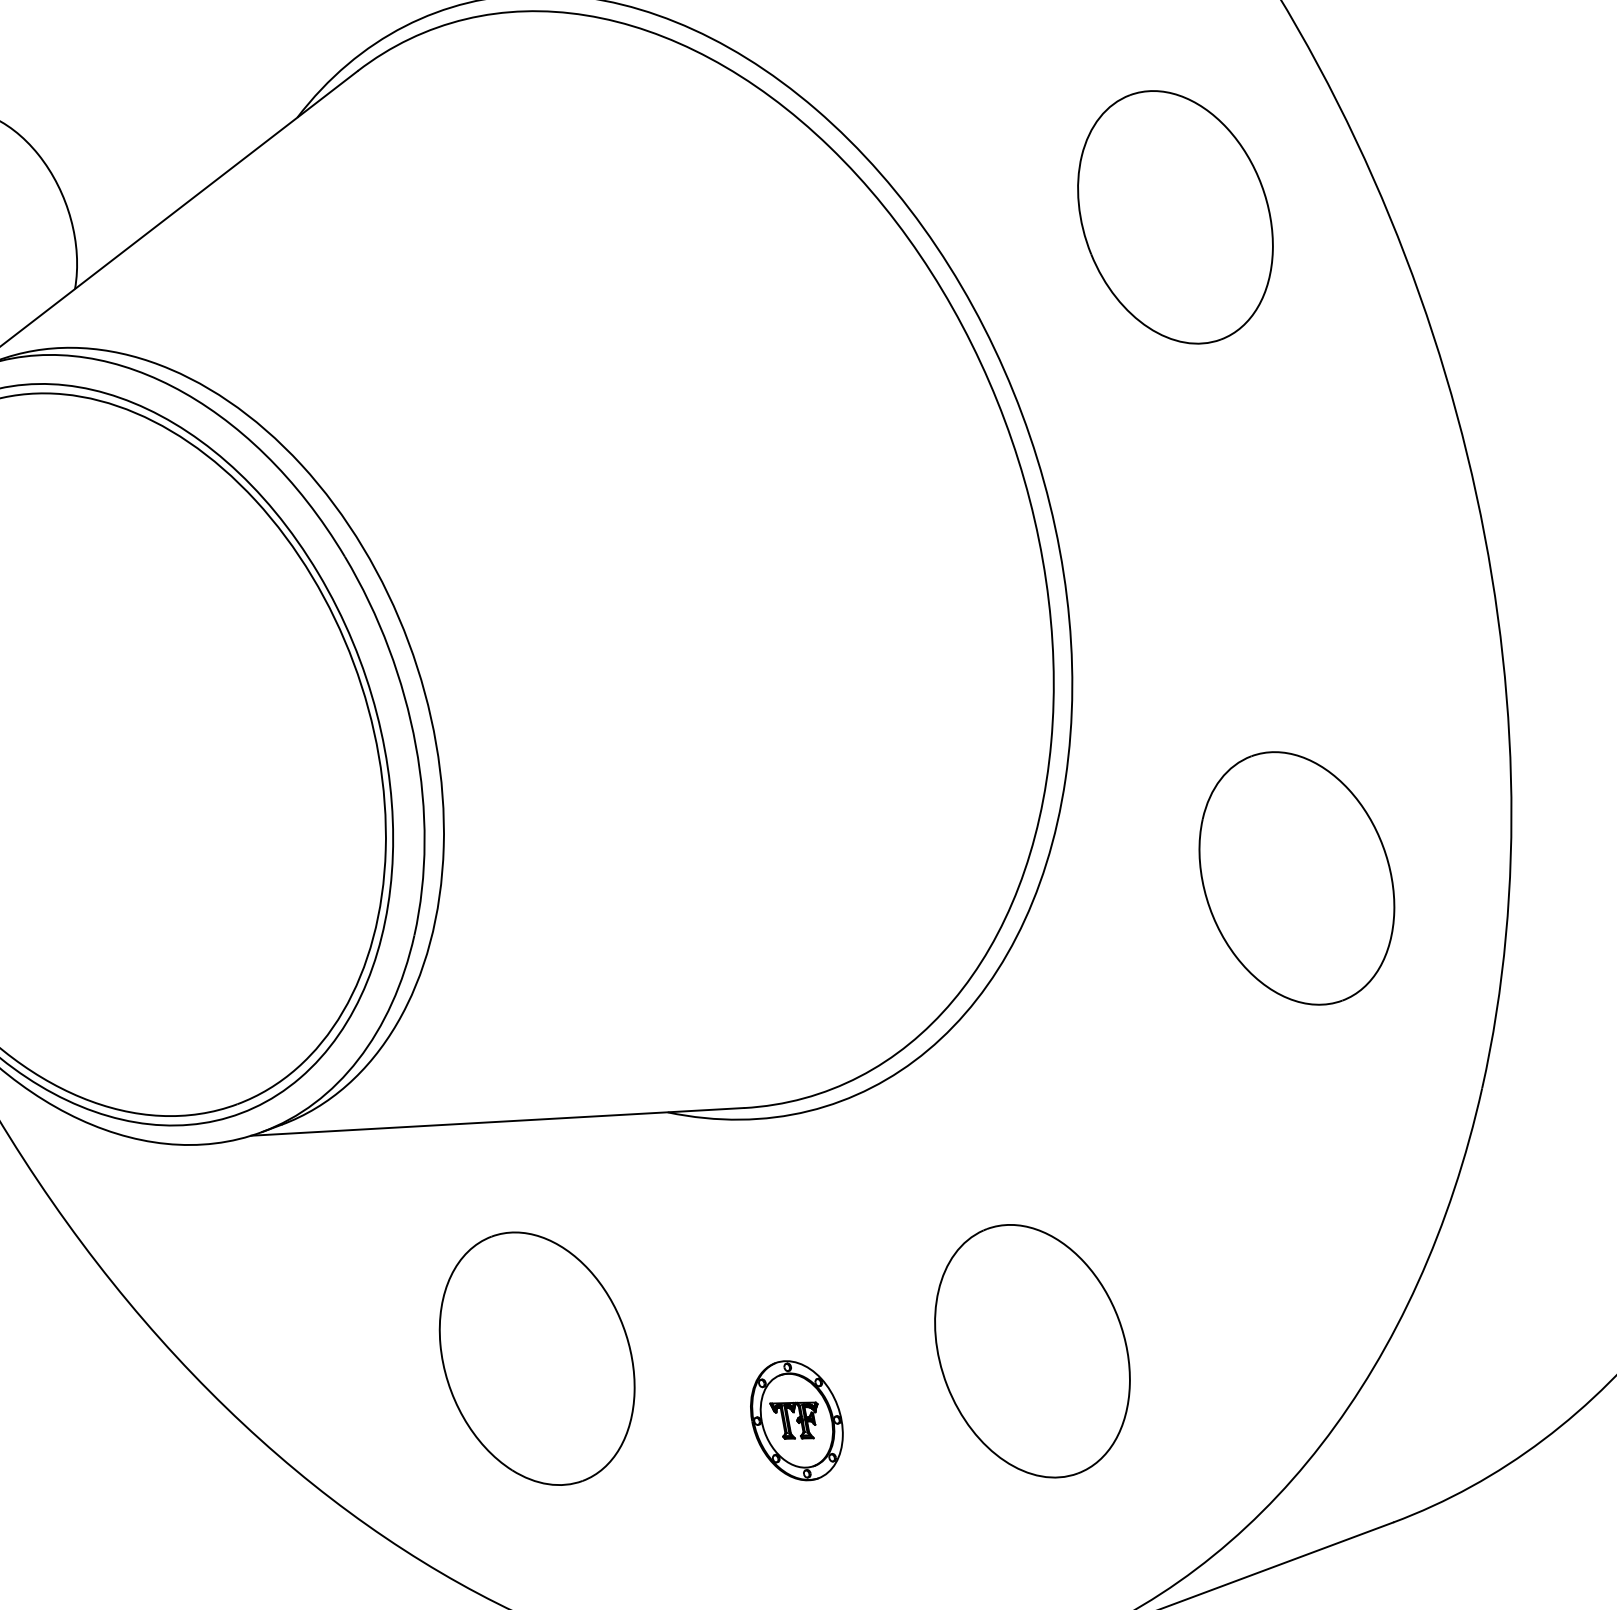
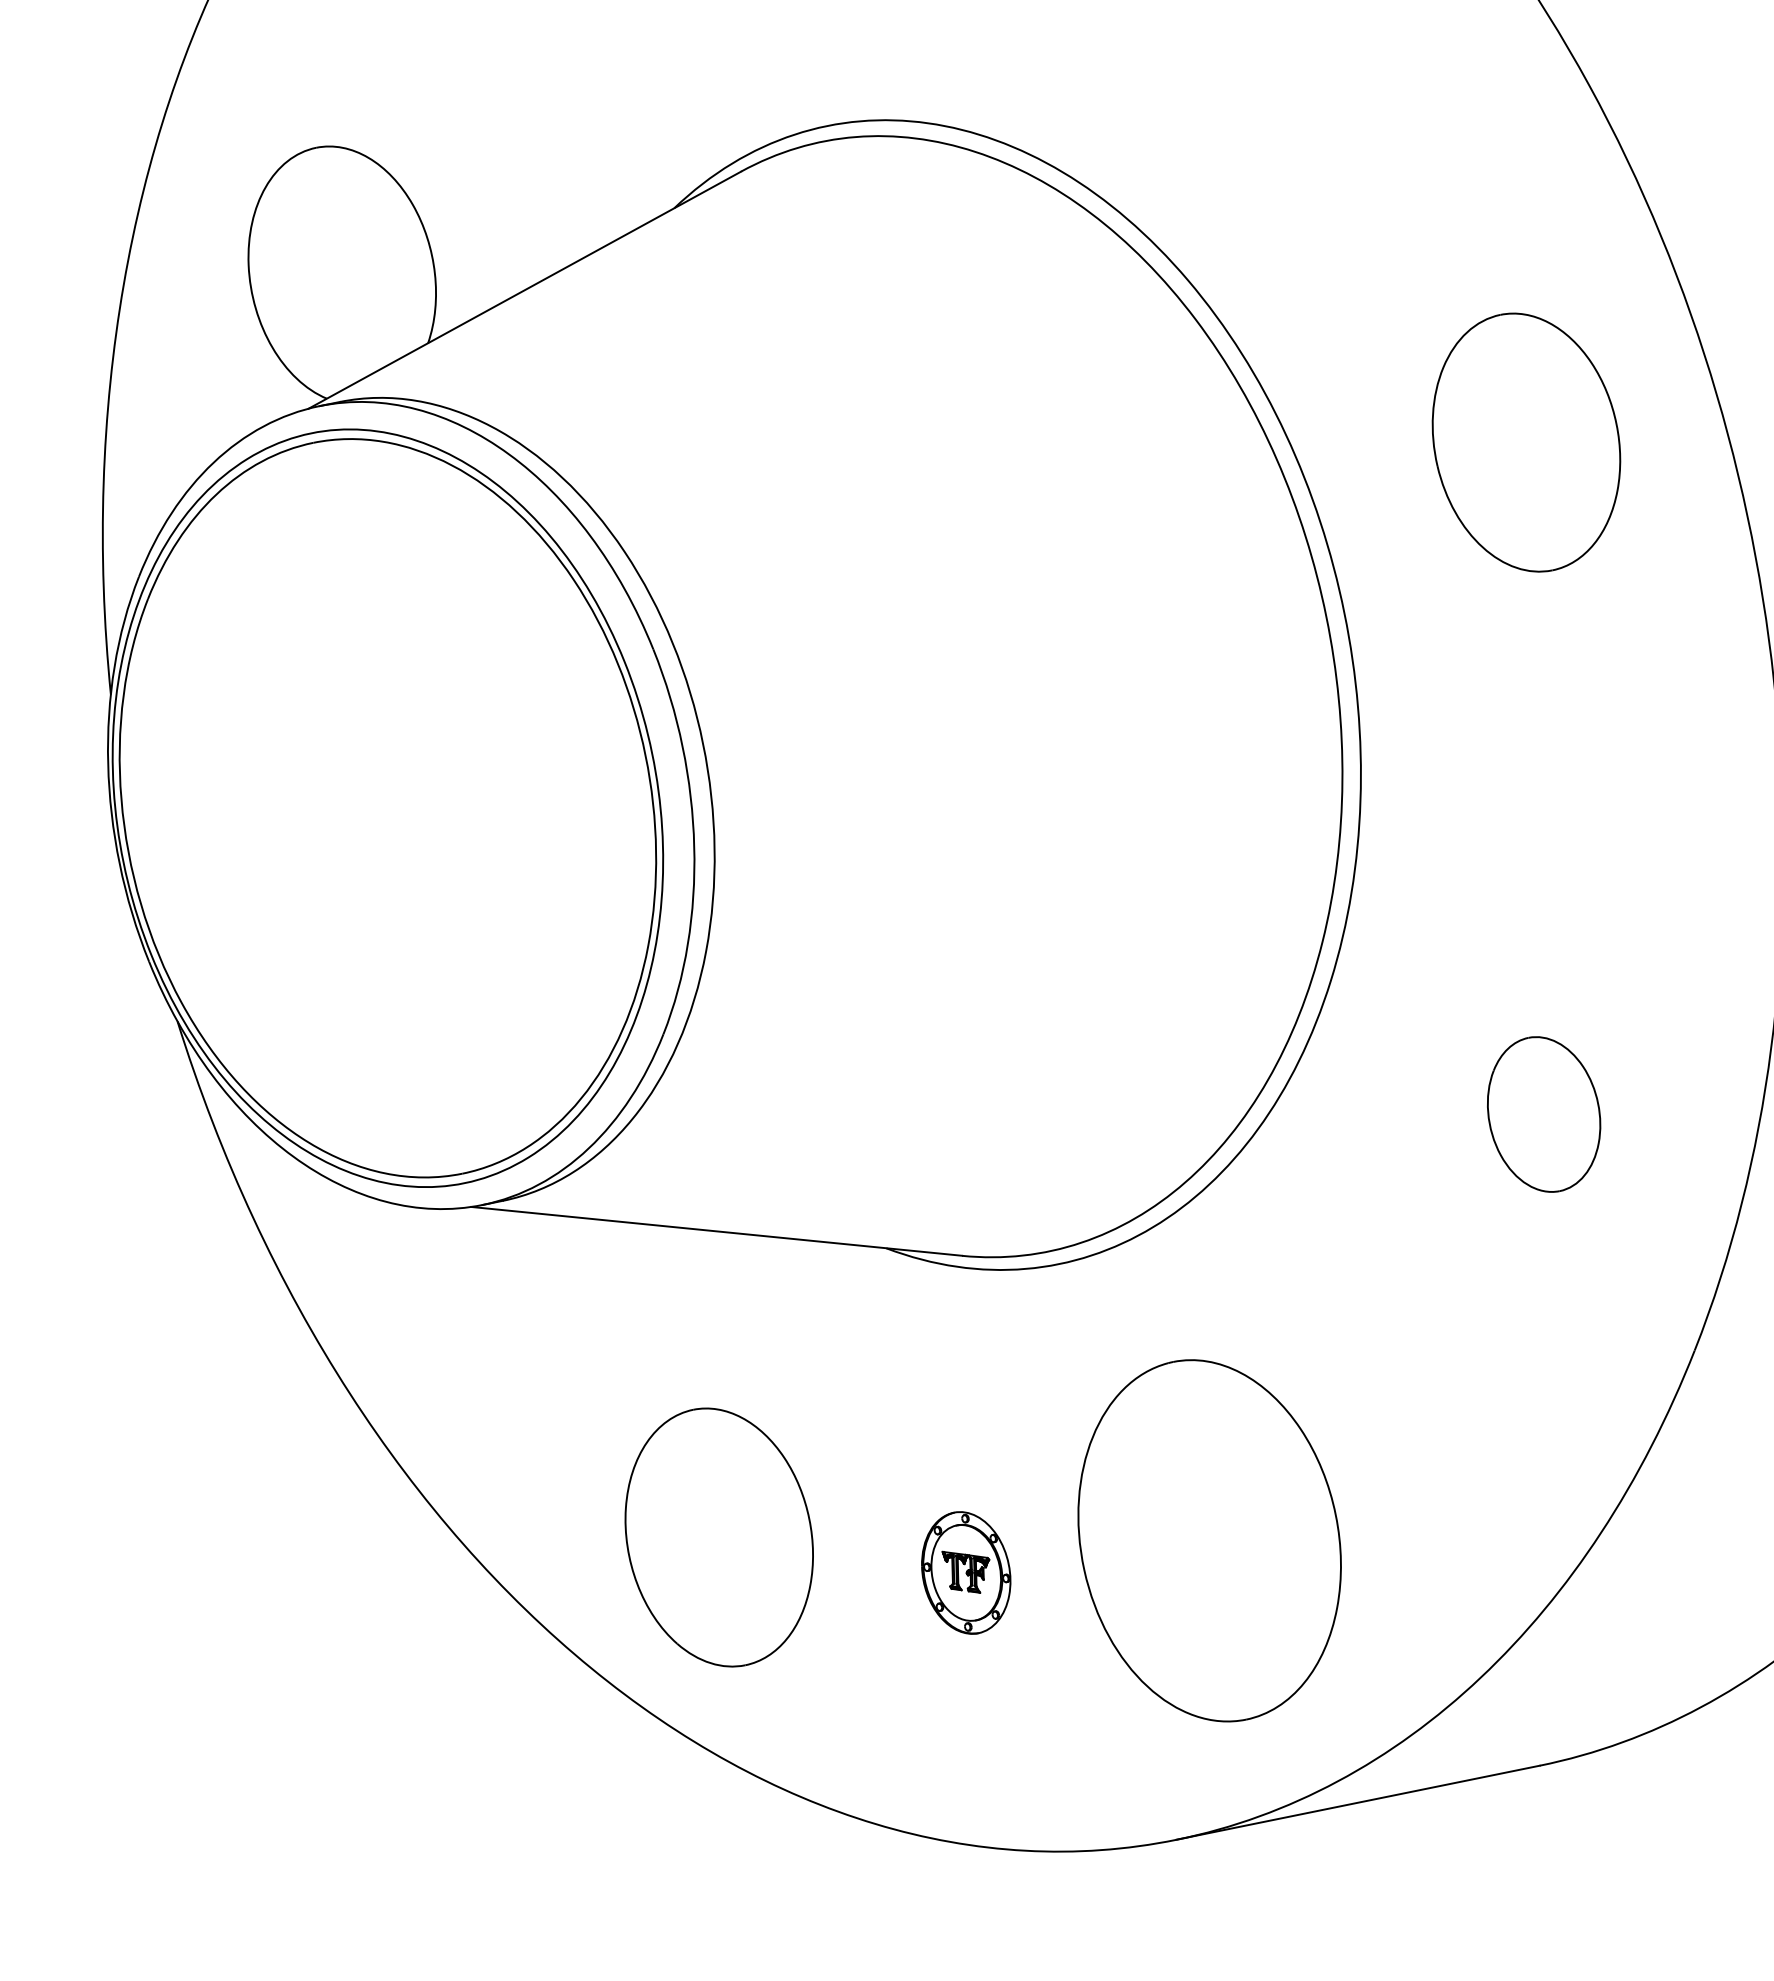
part: (1296, 878) -> (1543, 1114), size x0.6
part: (1032, 1351) -> (1209, 1540), size x1.4
part: (536, 1358) -> (718, 1537), moved

